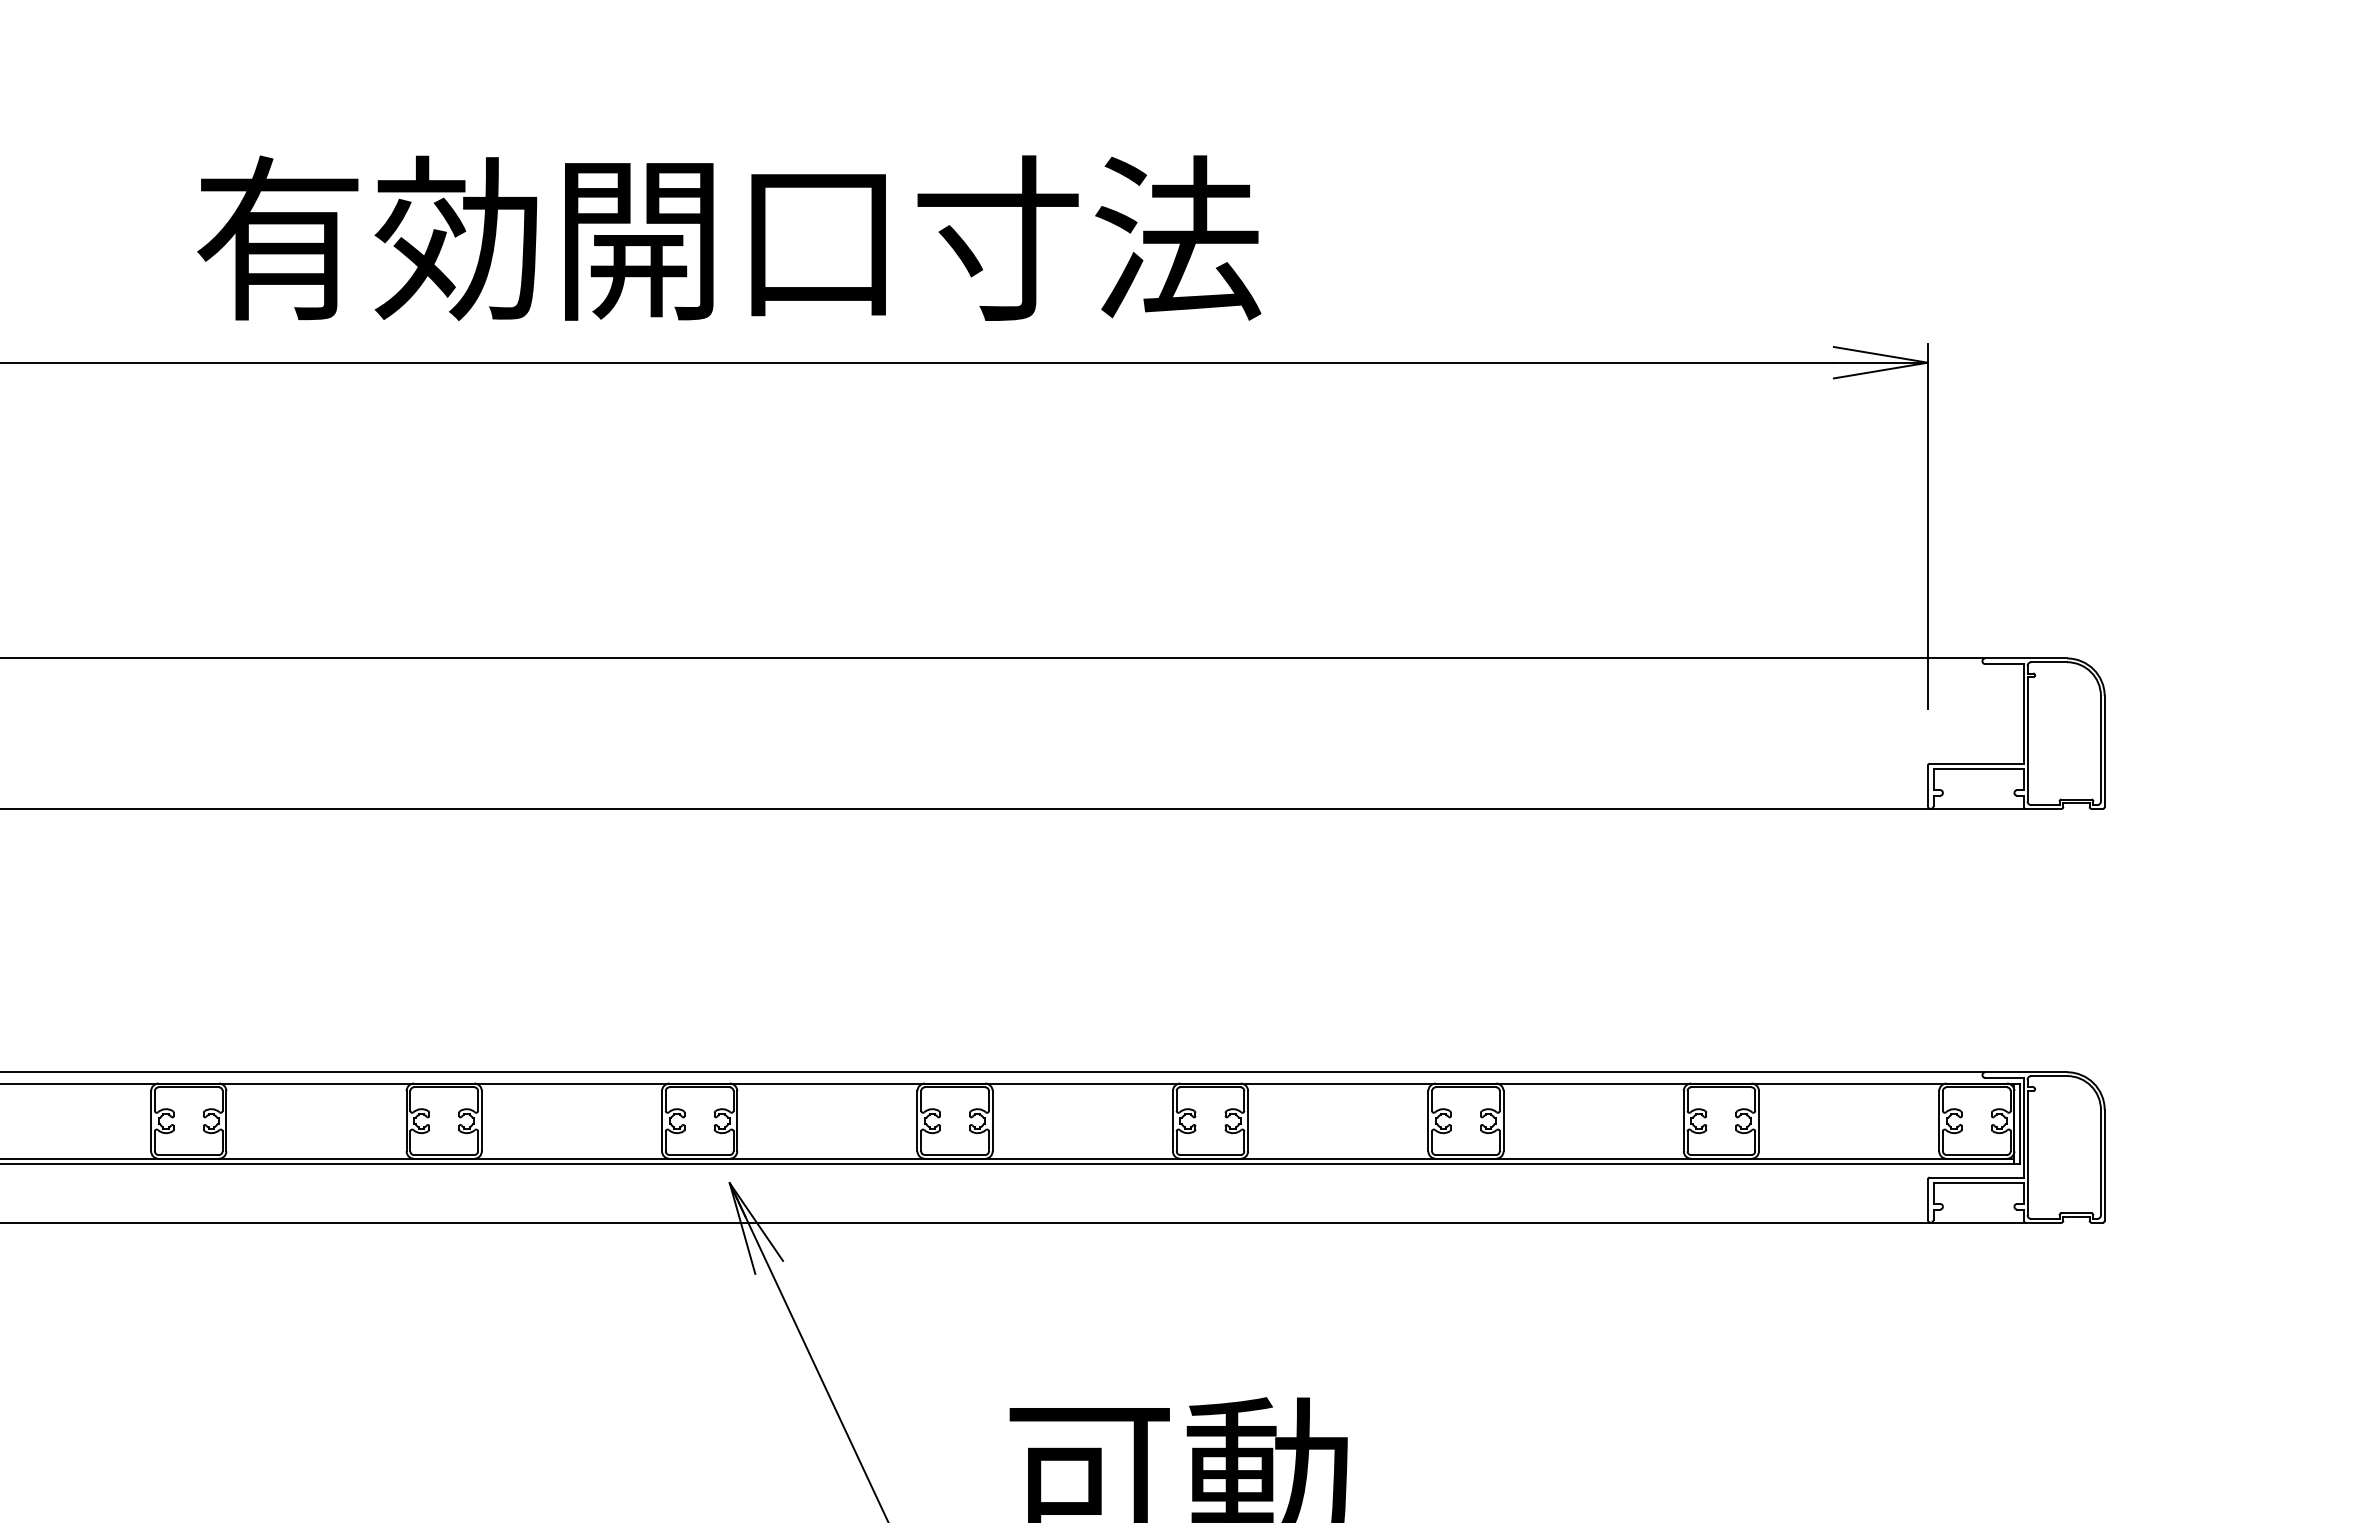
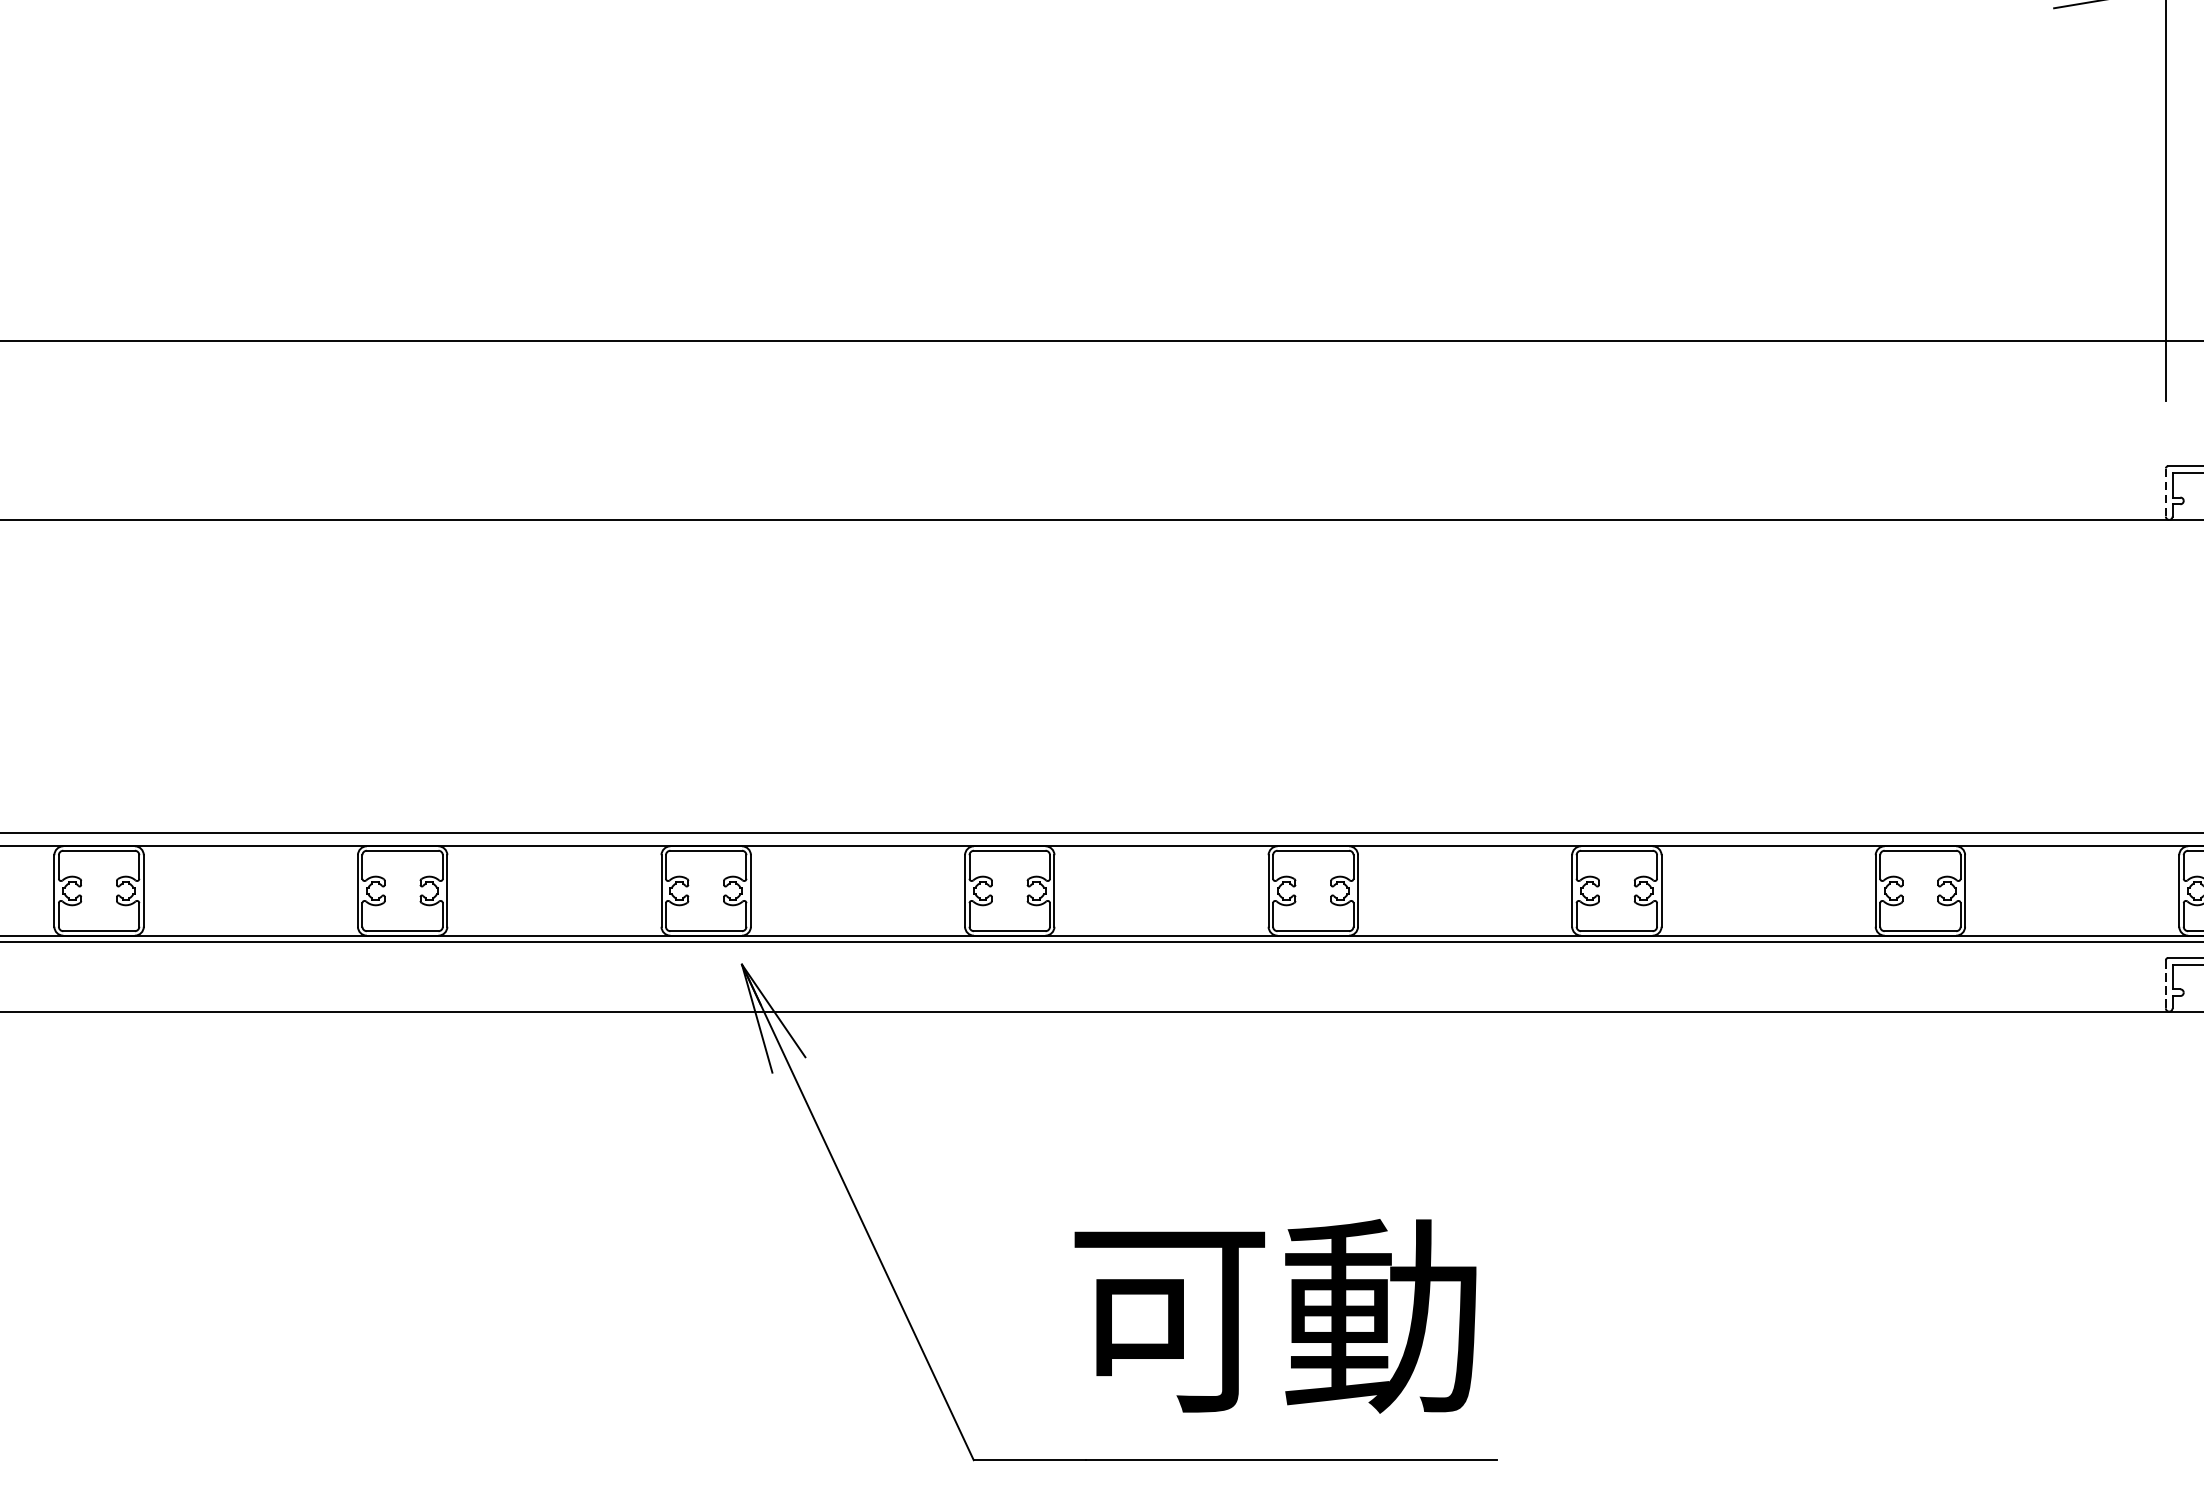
line: (1927, 786) -> (2165, 493), solid -> dashed
line: (1927, 1200) -> (2165, 985), solid -> dashed

